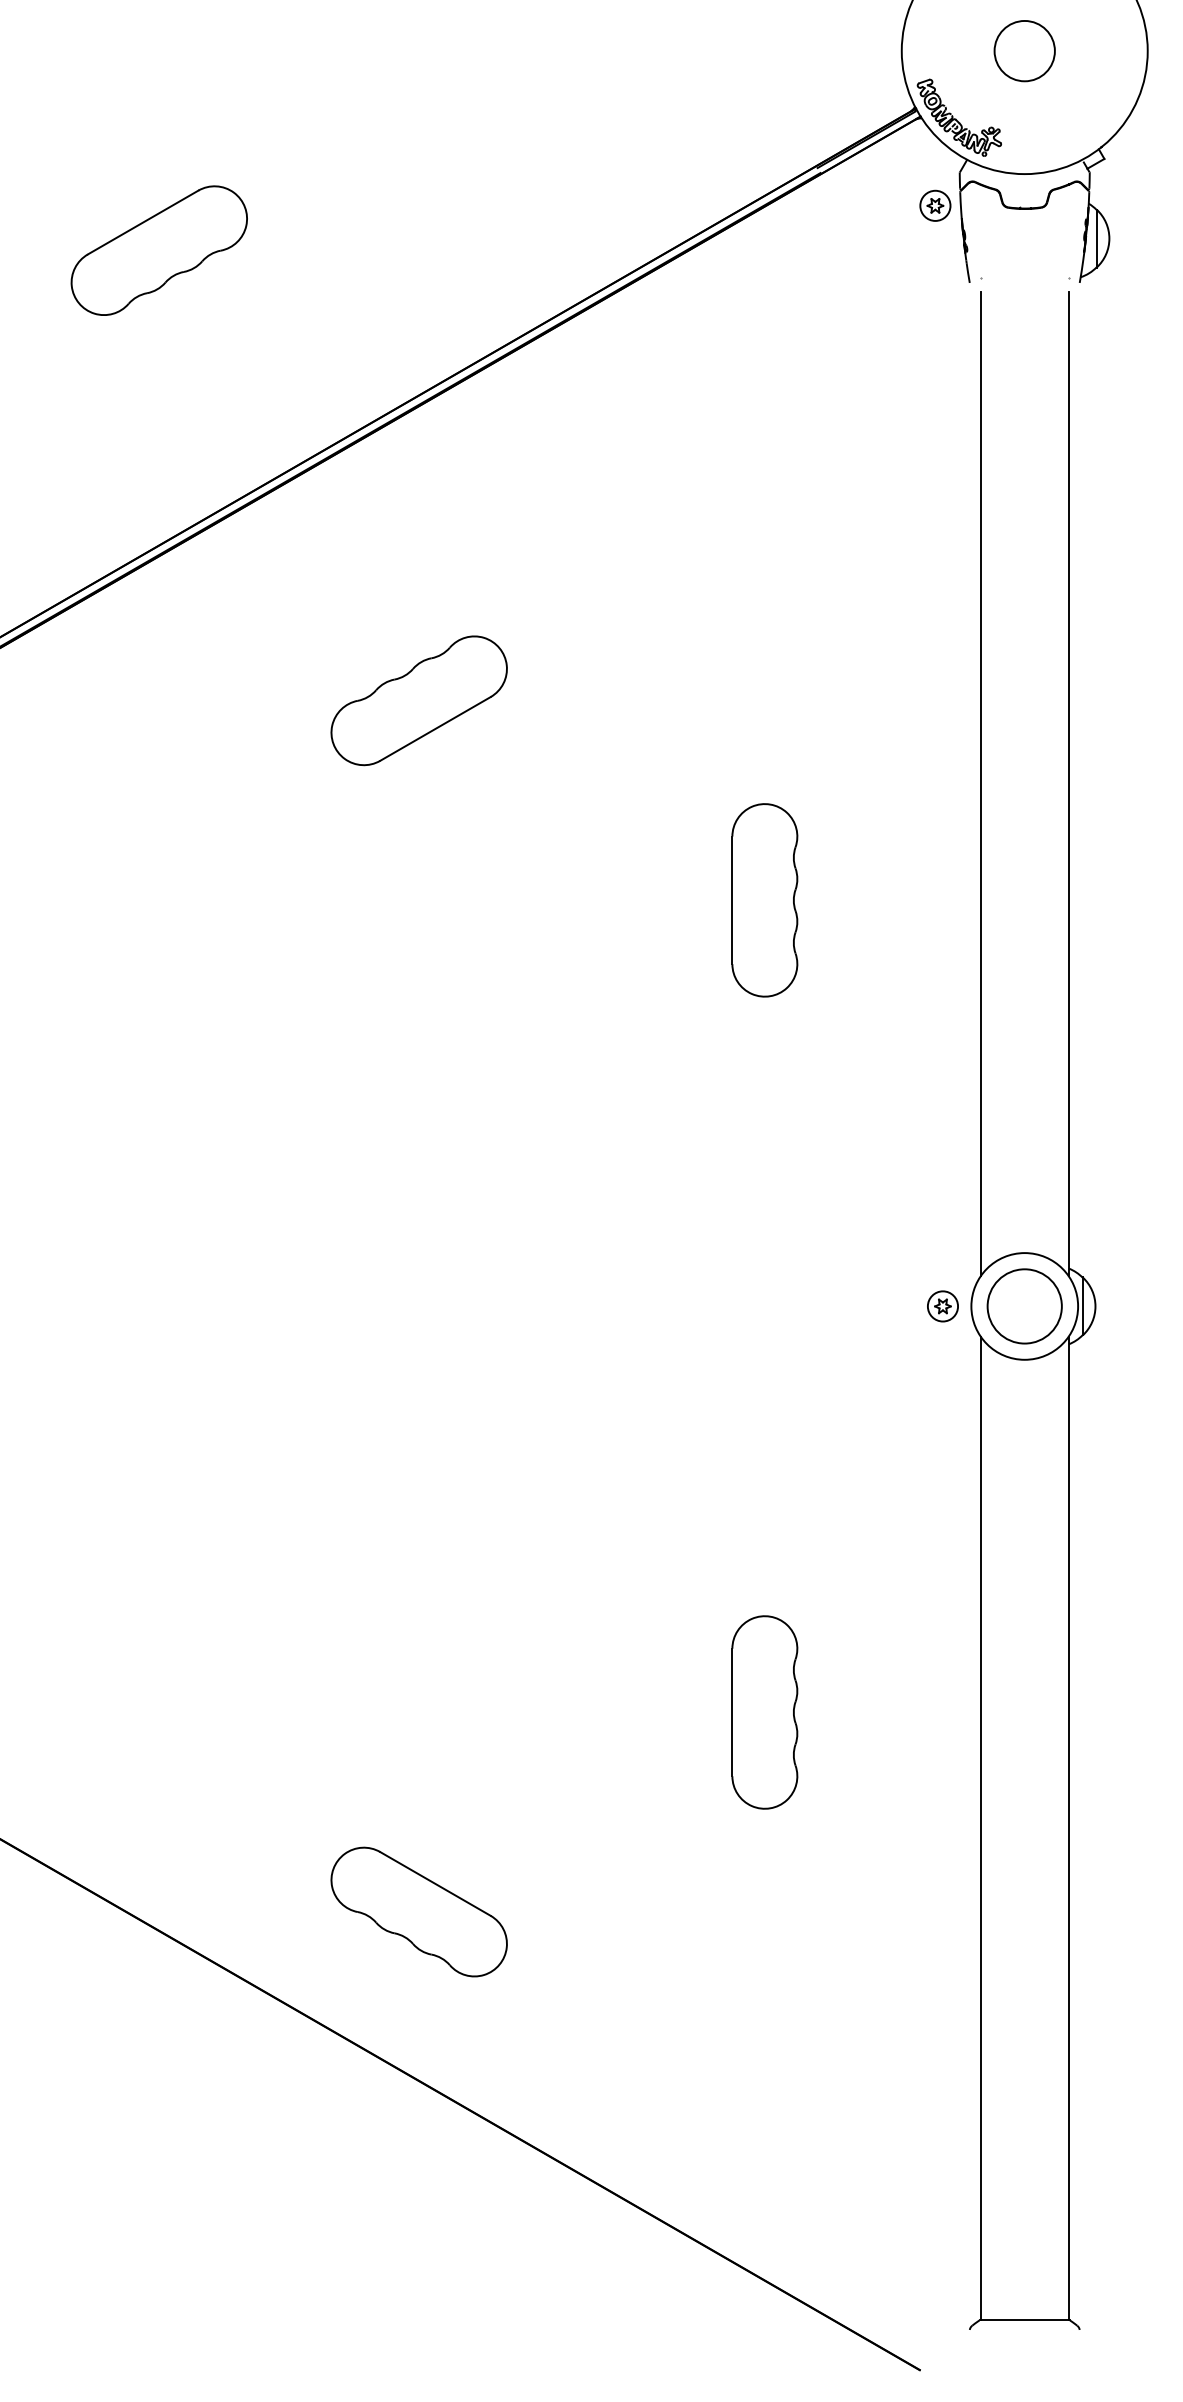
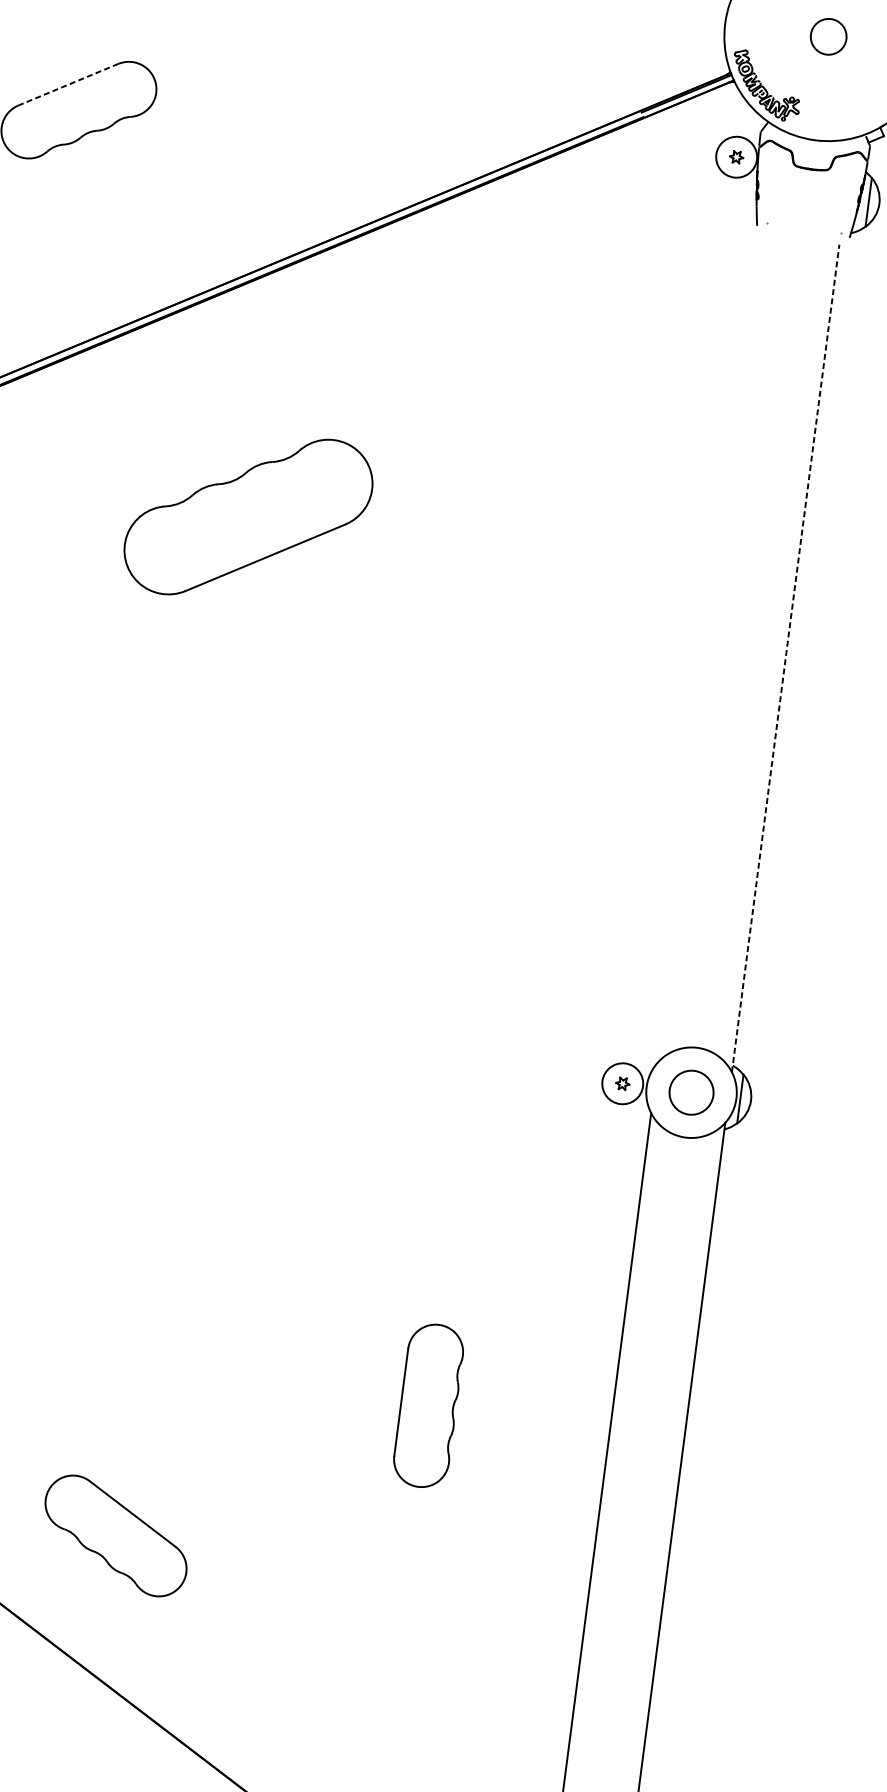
circle: (1024, 50) -> (828, 36), size x0.7
circle: (935, 205) -> (736, 156), size x1.6
line: (143, 222) -> (68, 84), solid -> dashed
part: (418, 700) -> (247, 516), size x1.6
line: (980, 784) -> (711, 648), removed
line: (1068, 784) -> (785, 658), solid -> dashed
part: (764, 900) -> (516, 722), removed
circle: (942, 1306) -> (622, 1083), size x1.6
circle: (1024, 1306) -> (691, 1092), size x0.7

